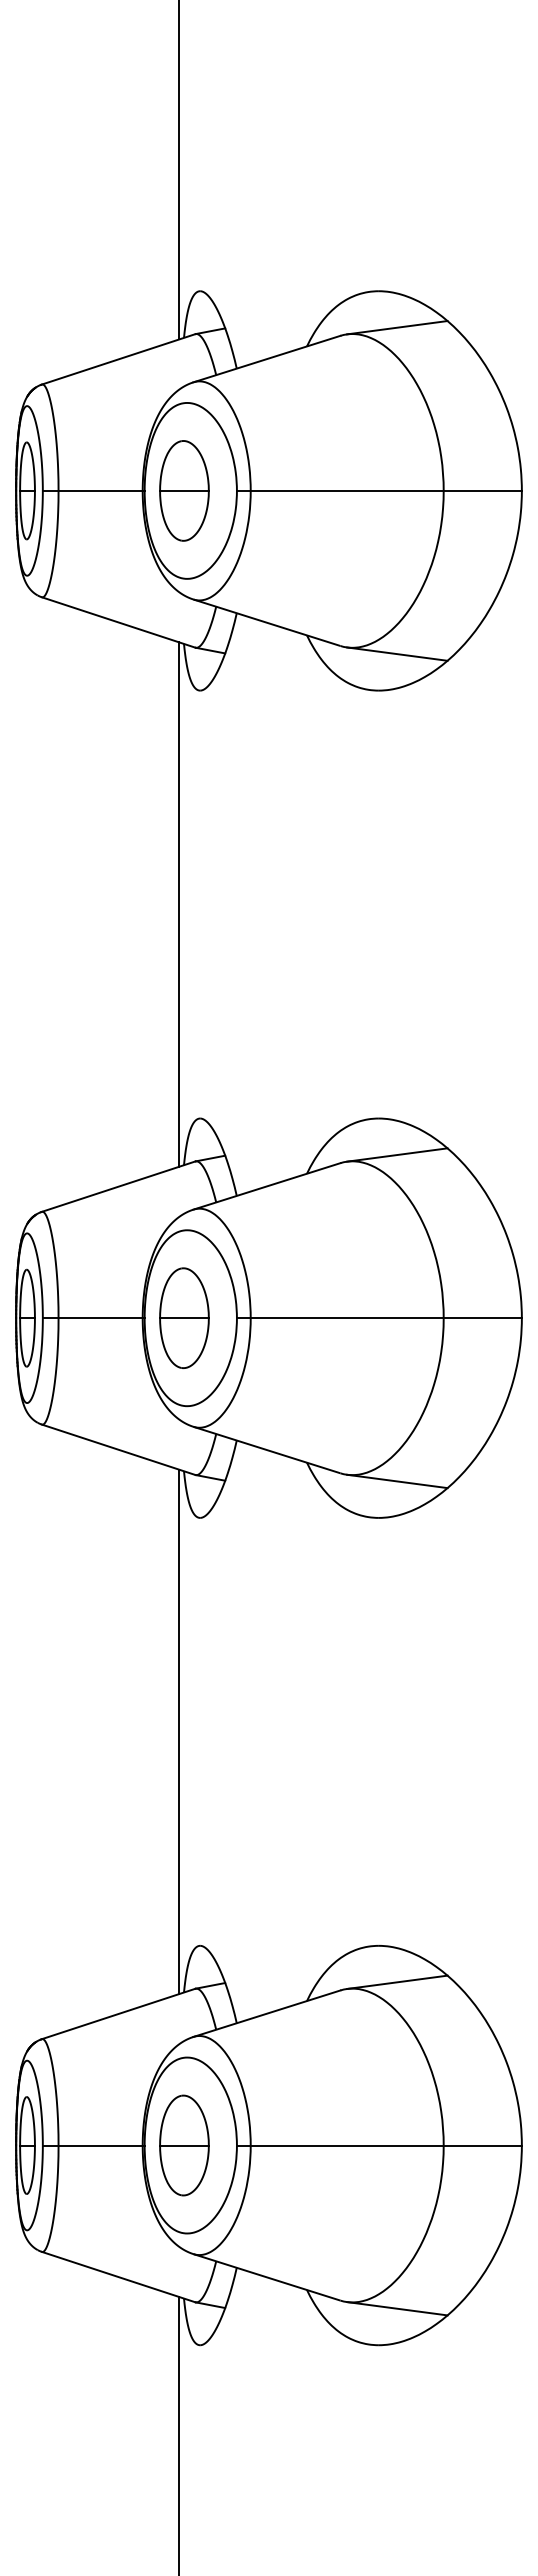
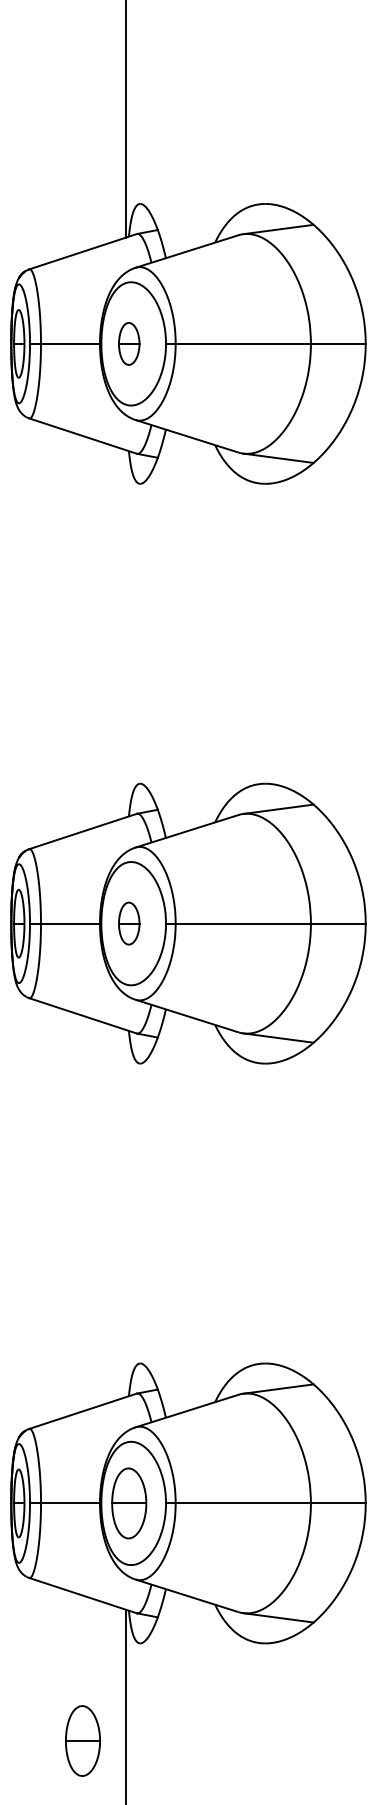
part: (184, 490) -> (129, 343), size x0.6
line: (179, 904) -> (125, 633), removed
part: (184, 1317) -> (129, 923), size x0.6
line: (179, 1731) -> (125, 1213), removed
part: (118, 2484) -> (83, 1741), added

